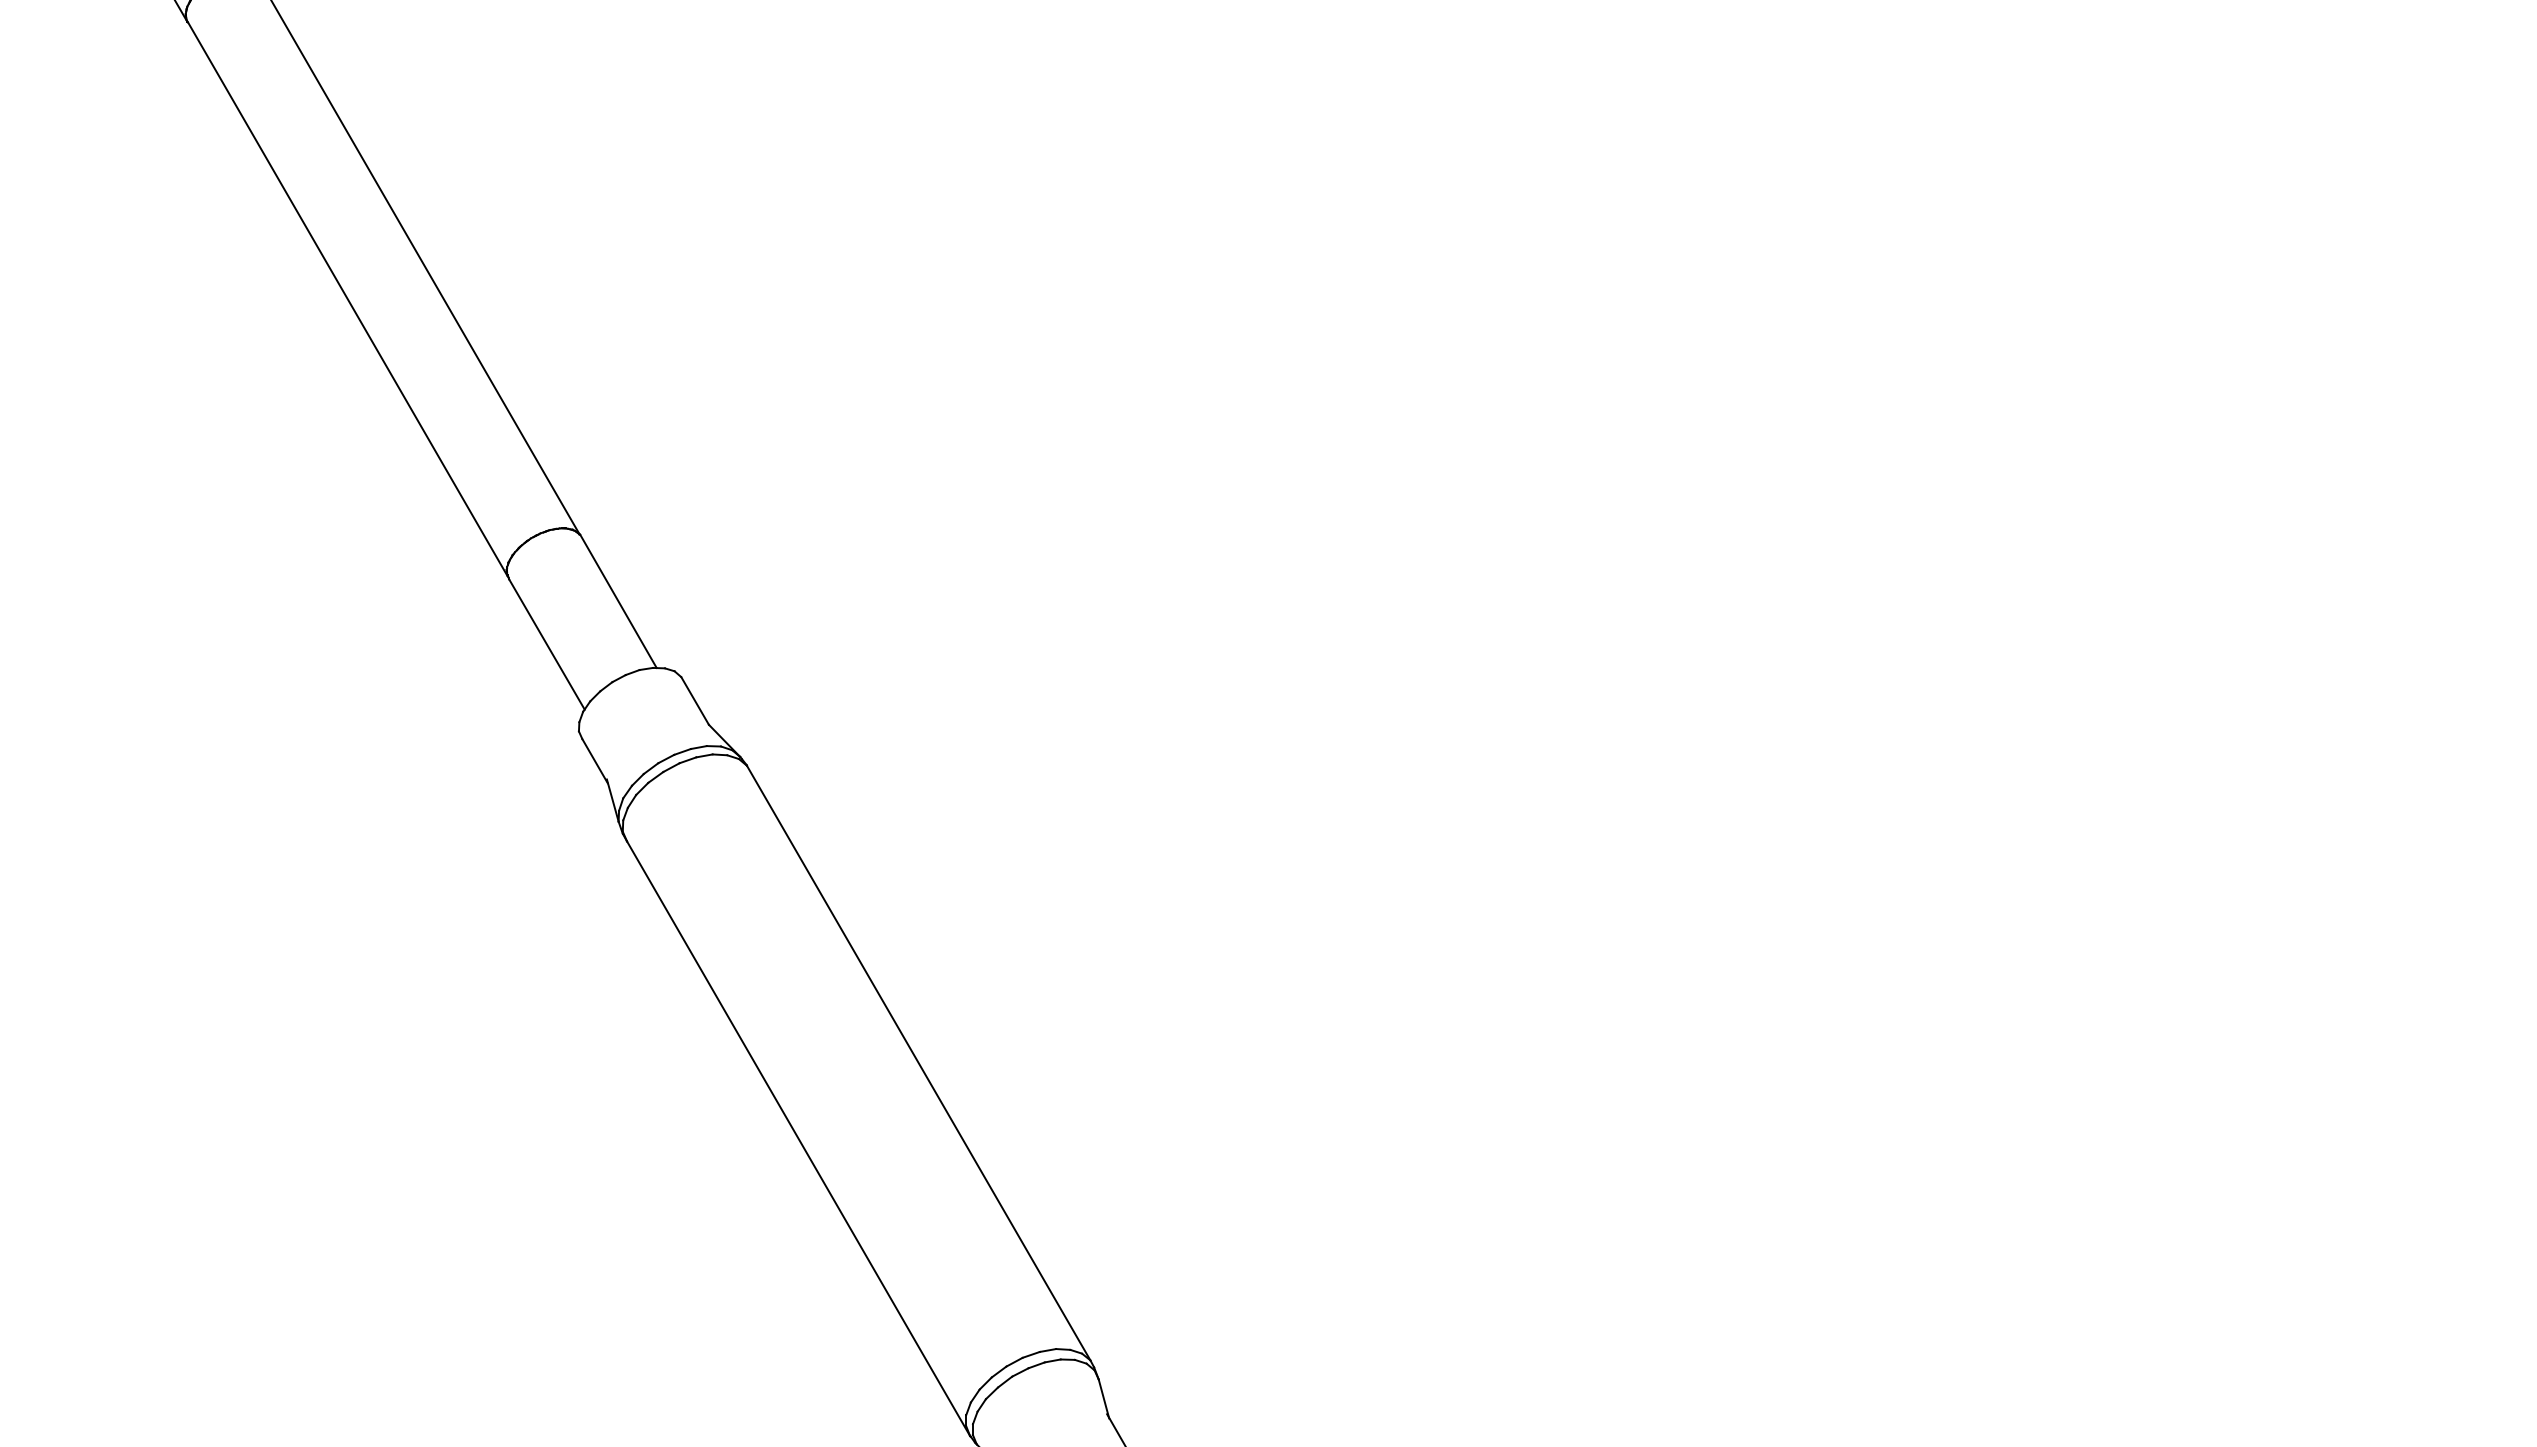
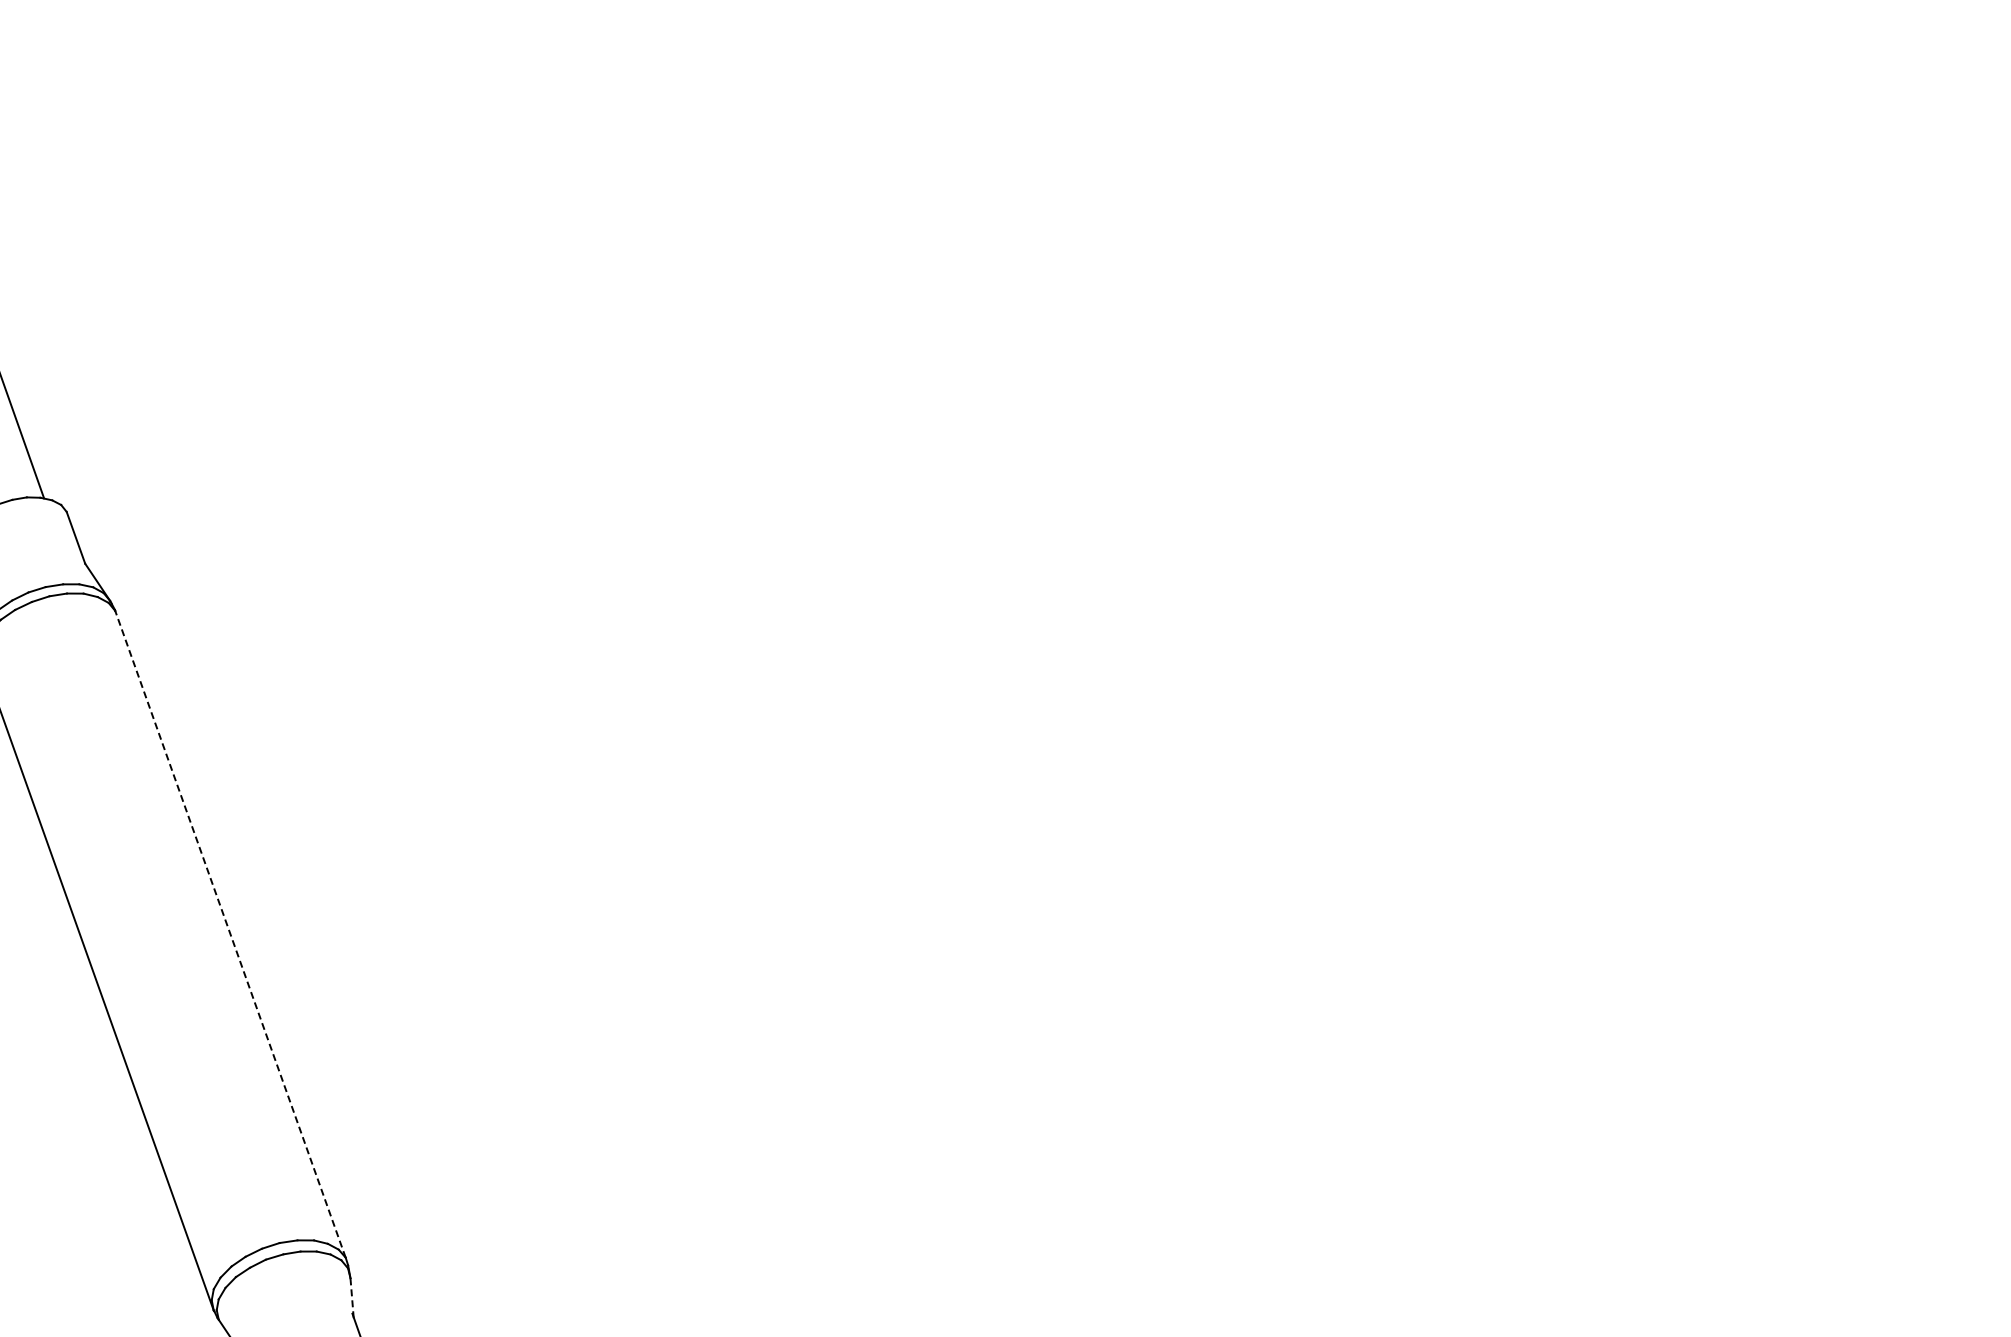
line: (918, 1062) -> (230, 933), solid -> dashed
line: (1103, 1398) -> (351, 1297), solid -> dashed

